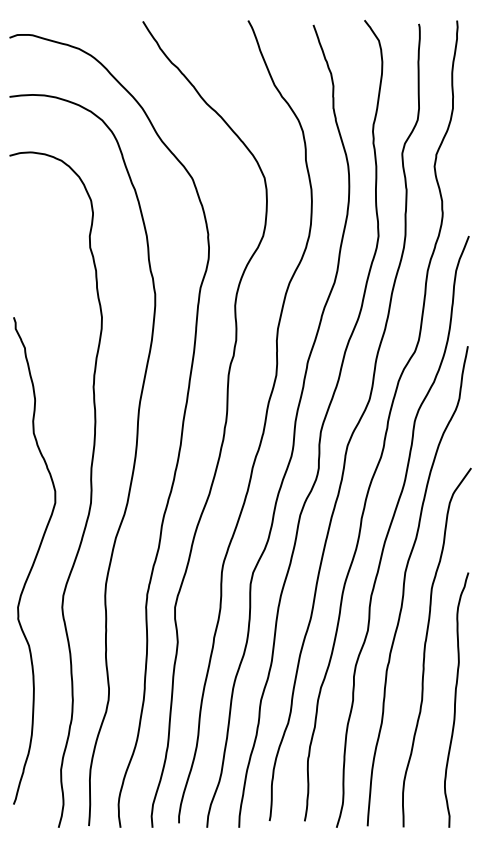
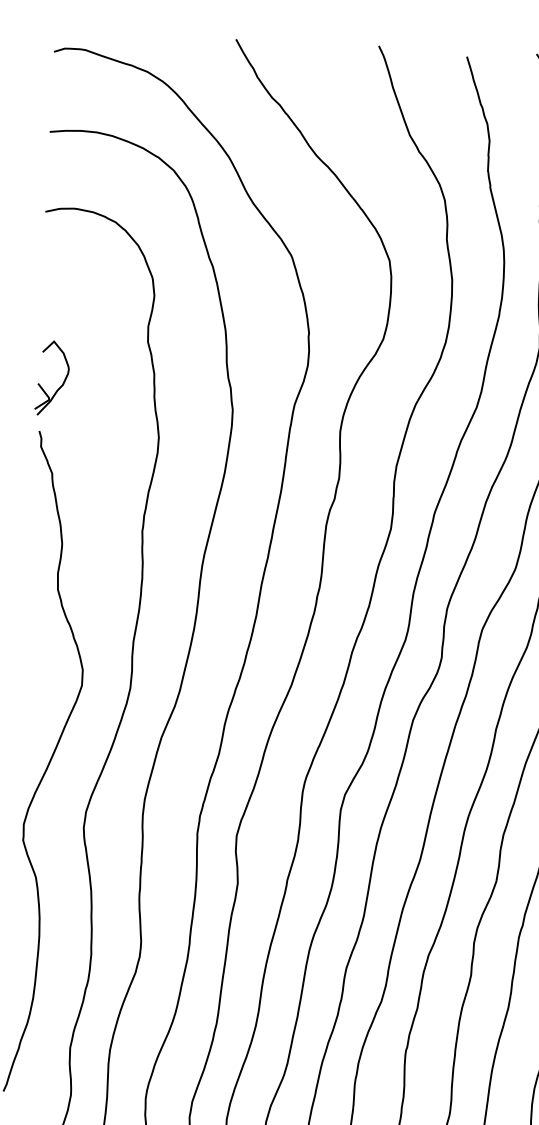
part: (28, 281) -> (61, 383), added

